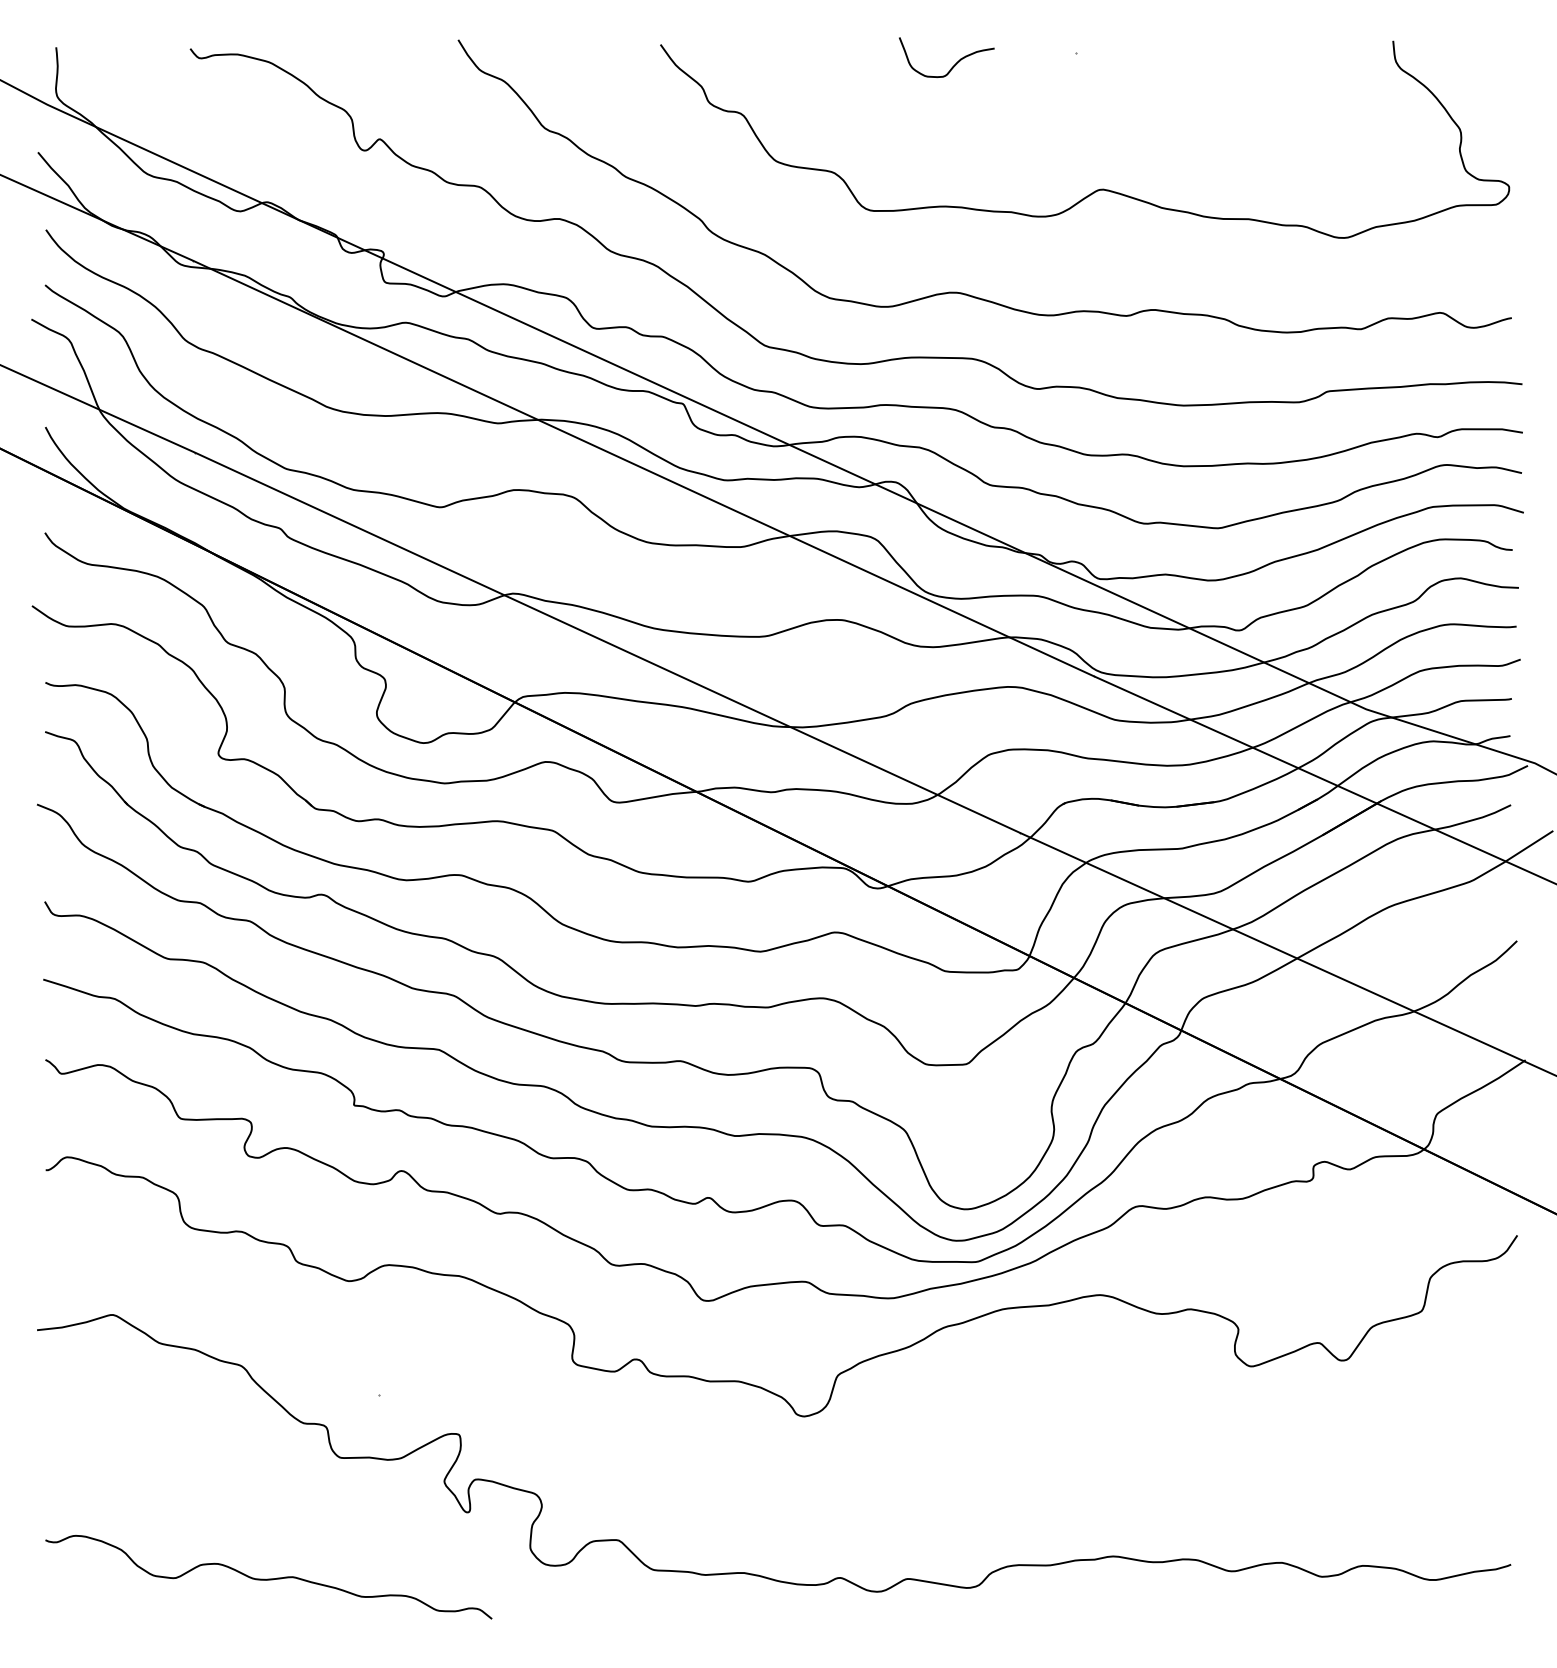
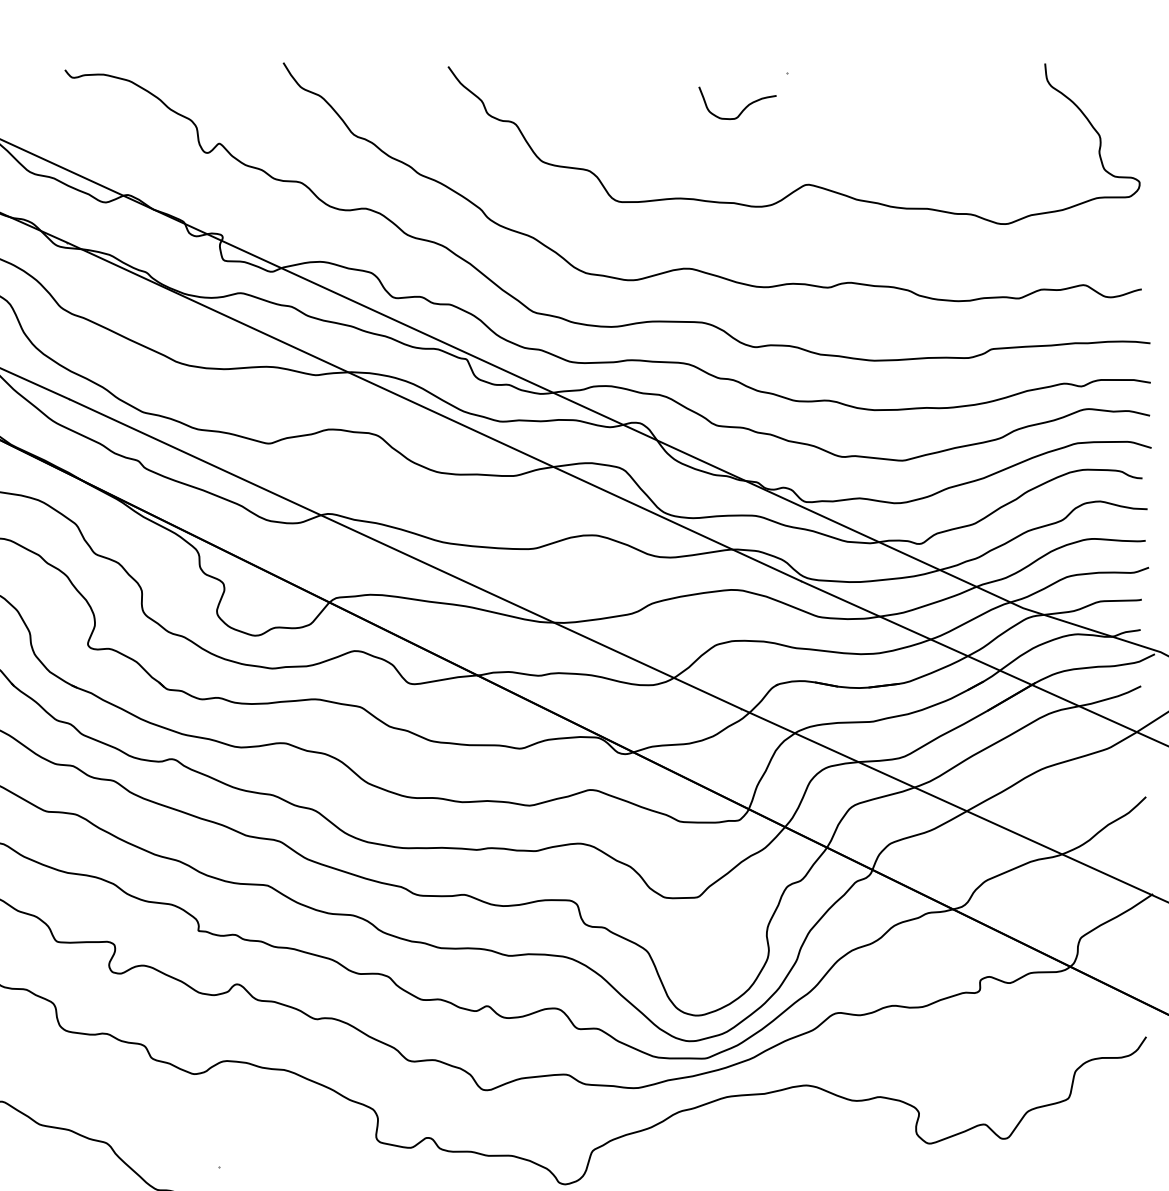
curve: (954, 64) -> (743, 108), moved

